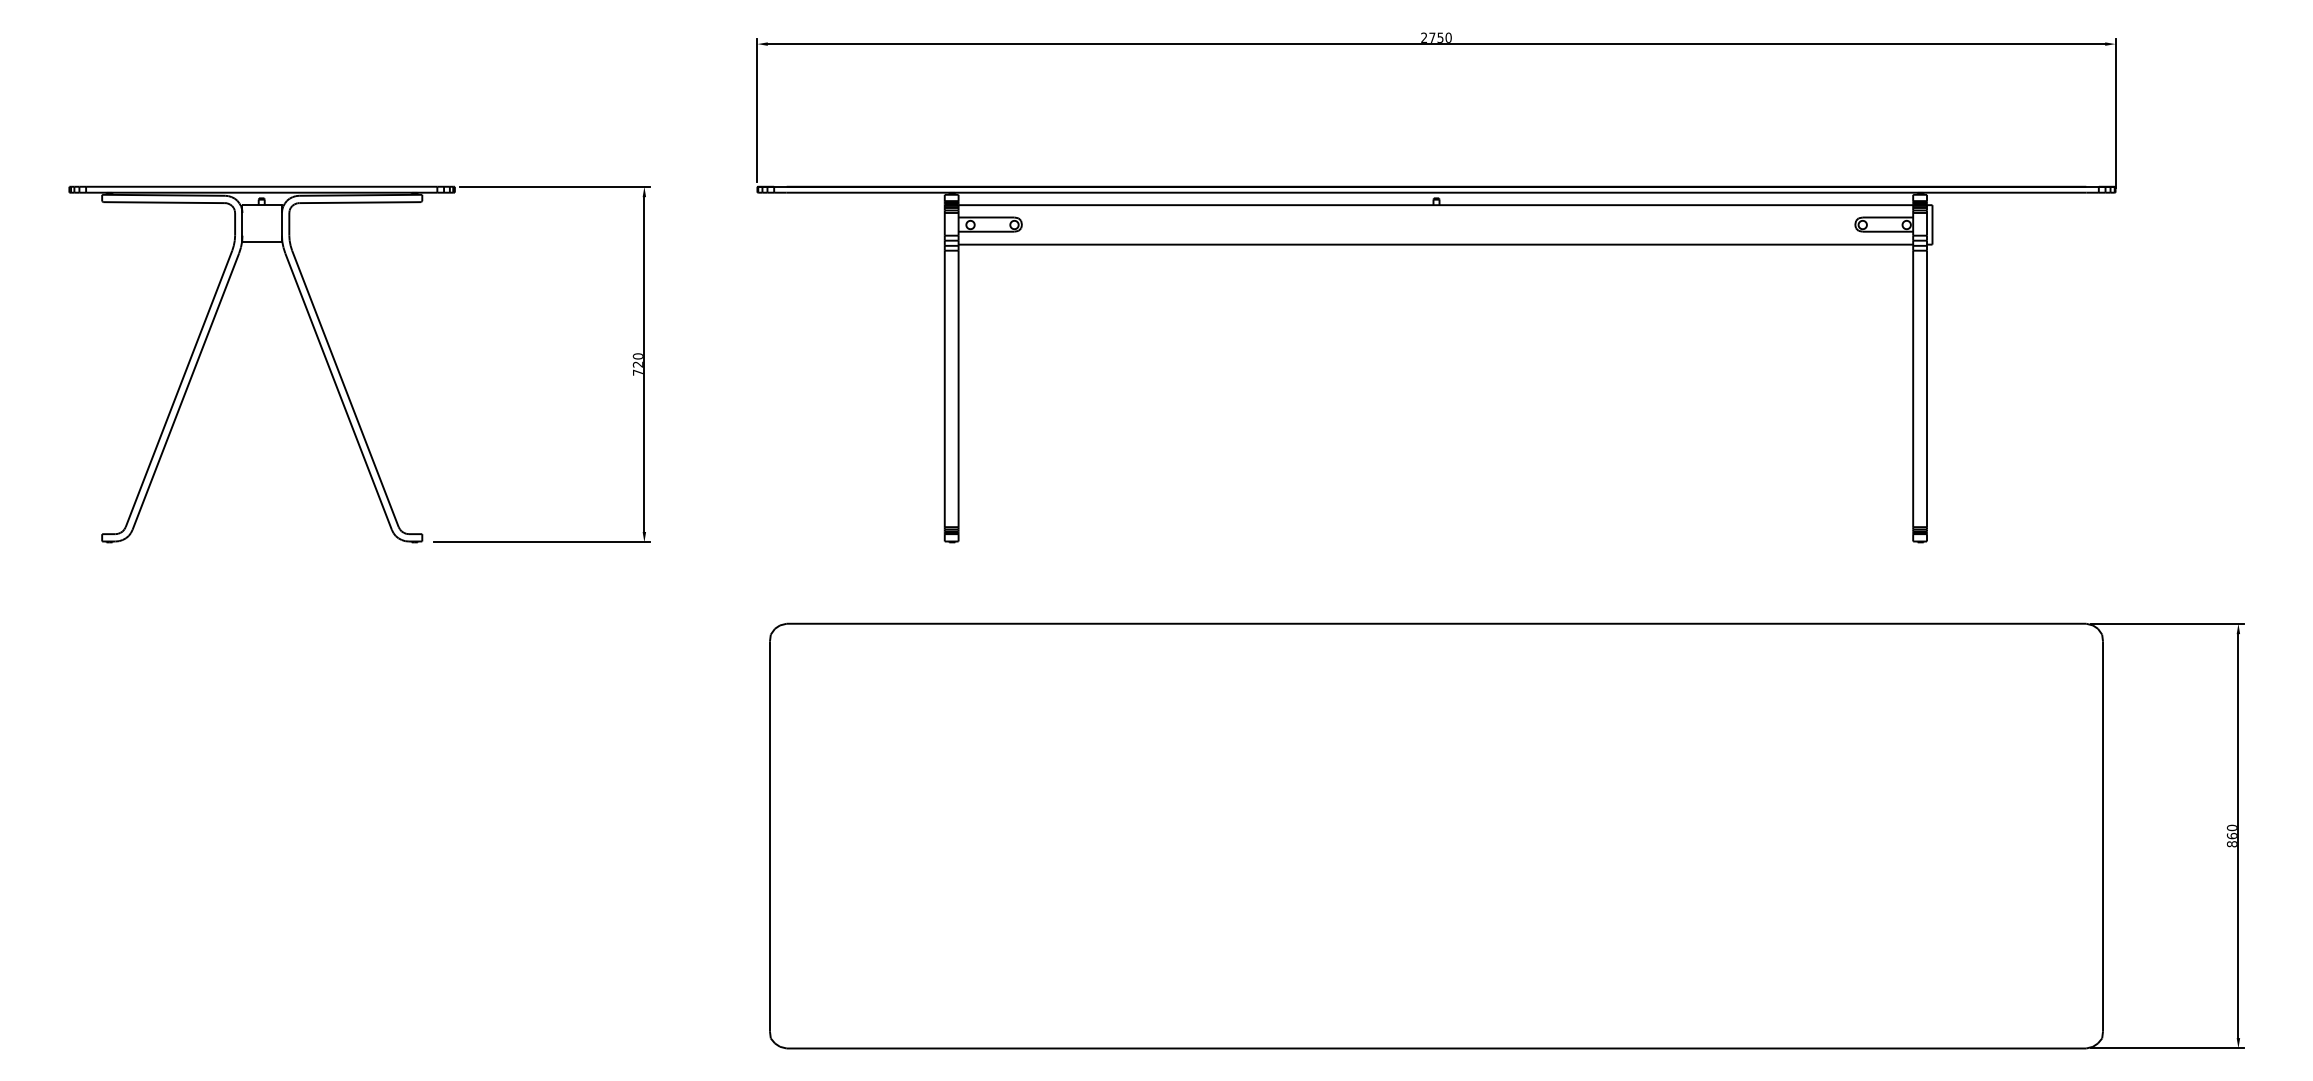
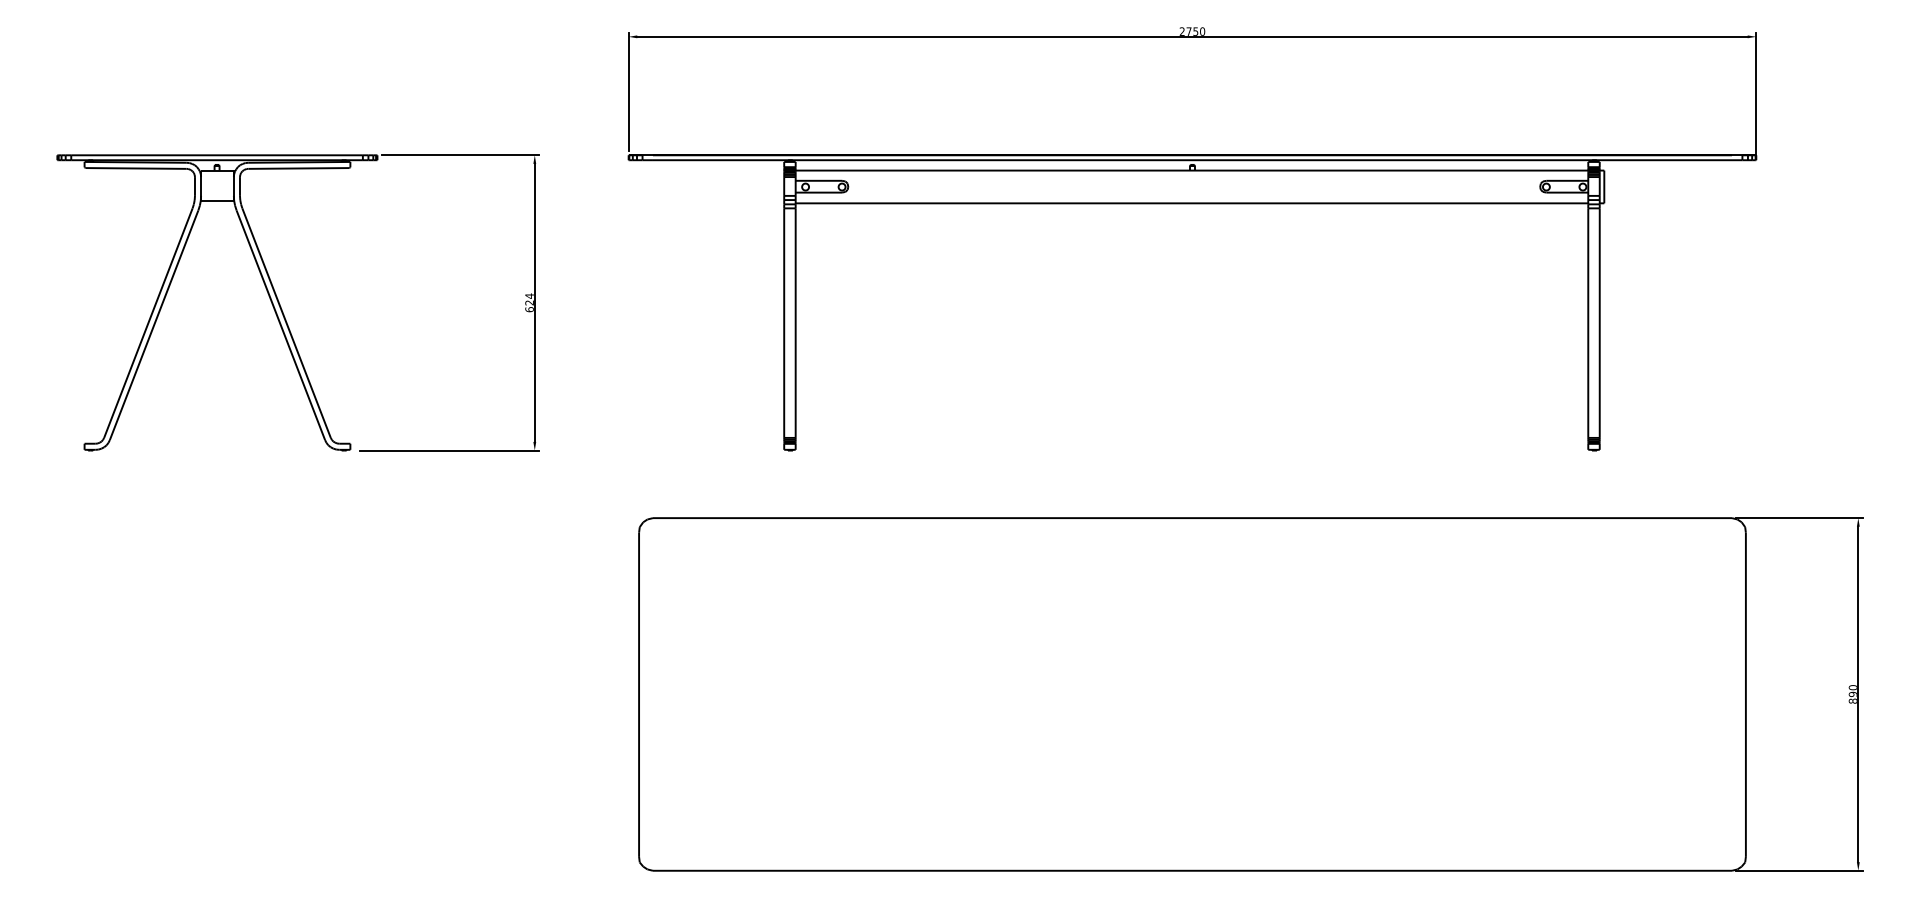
text: (637, 364) -> (529, 302), 720 -> 624
text: (2231, 835) -> (1852, 693), 860 -> 890

